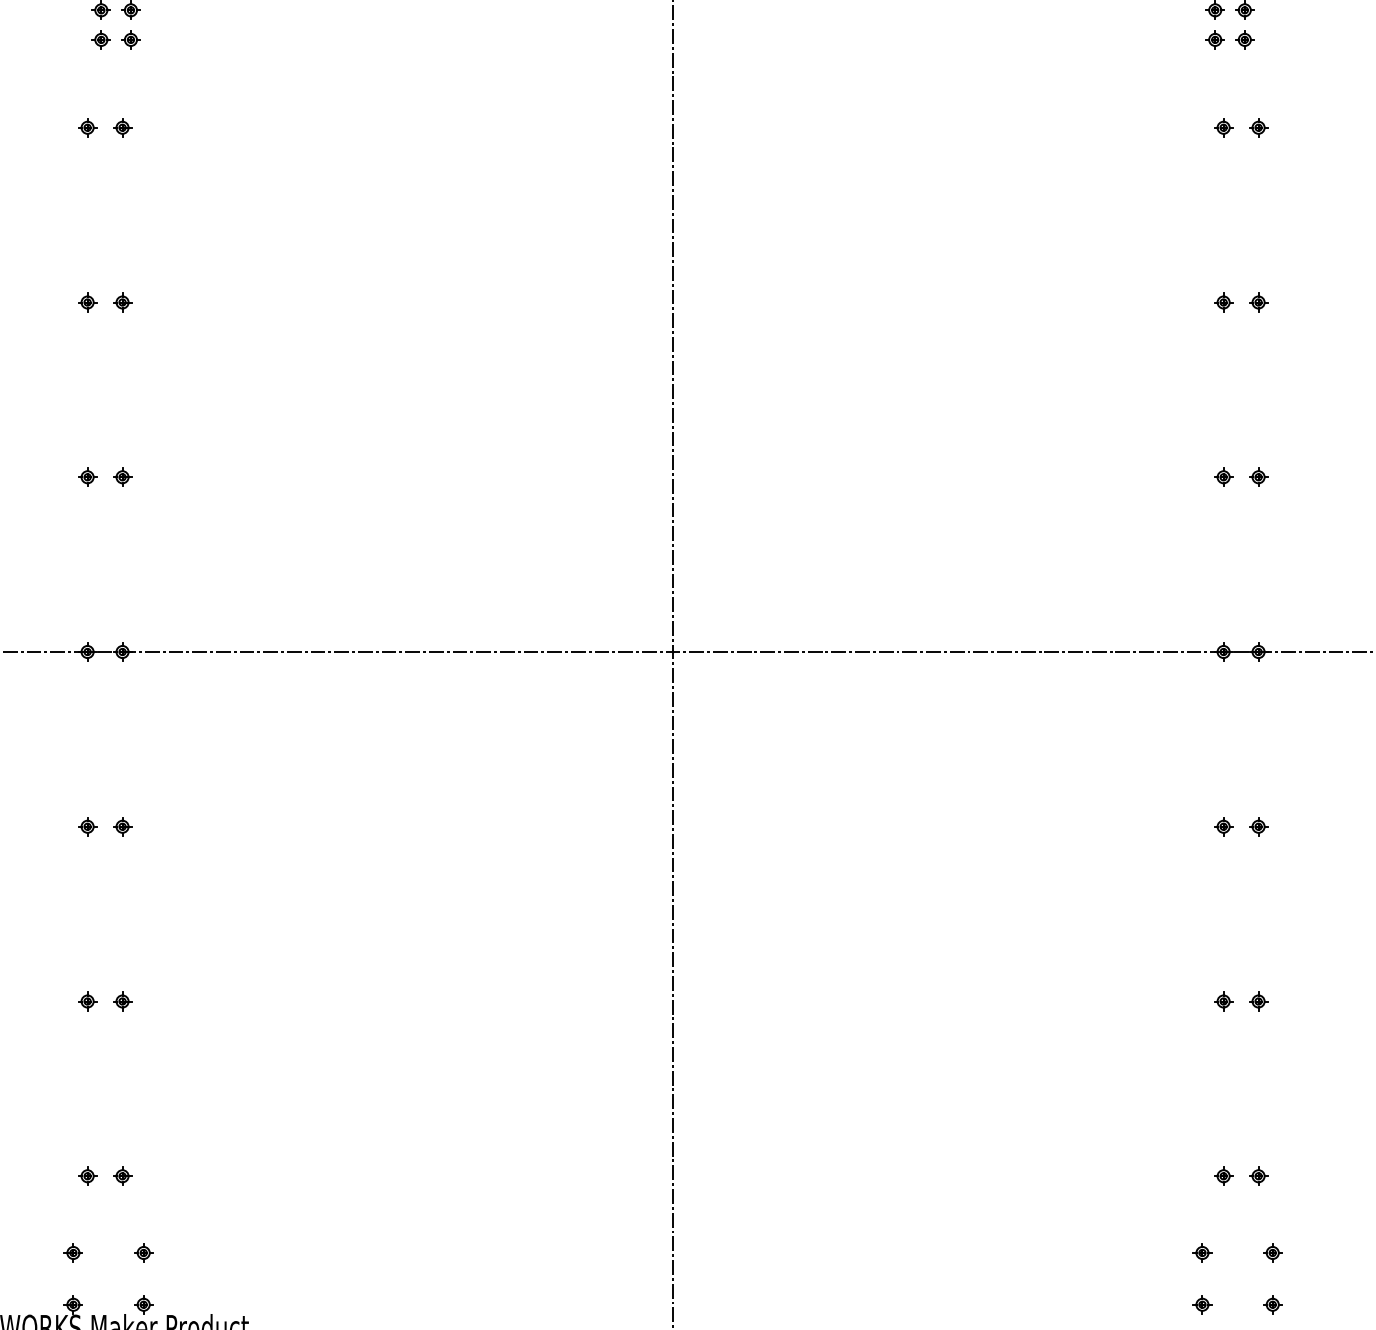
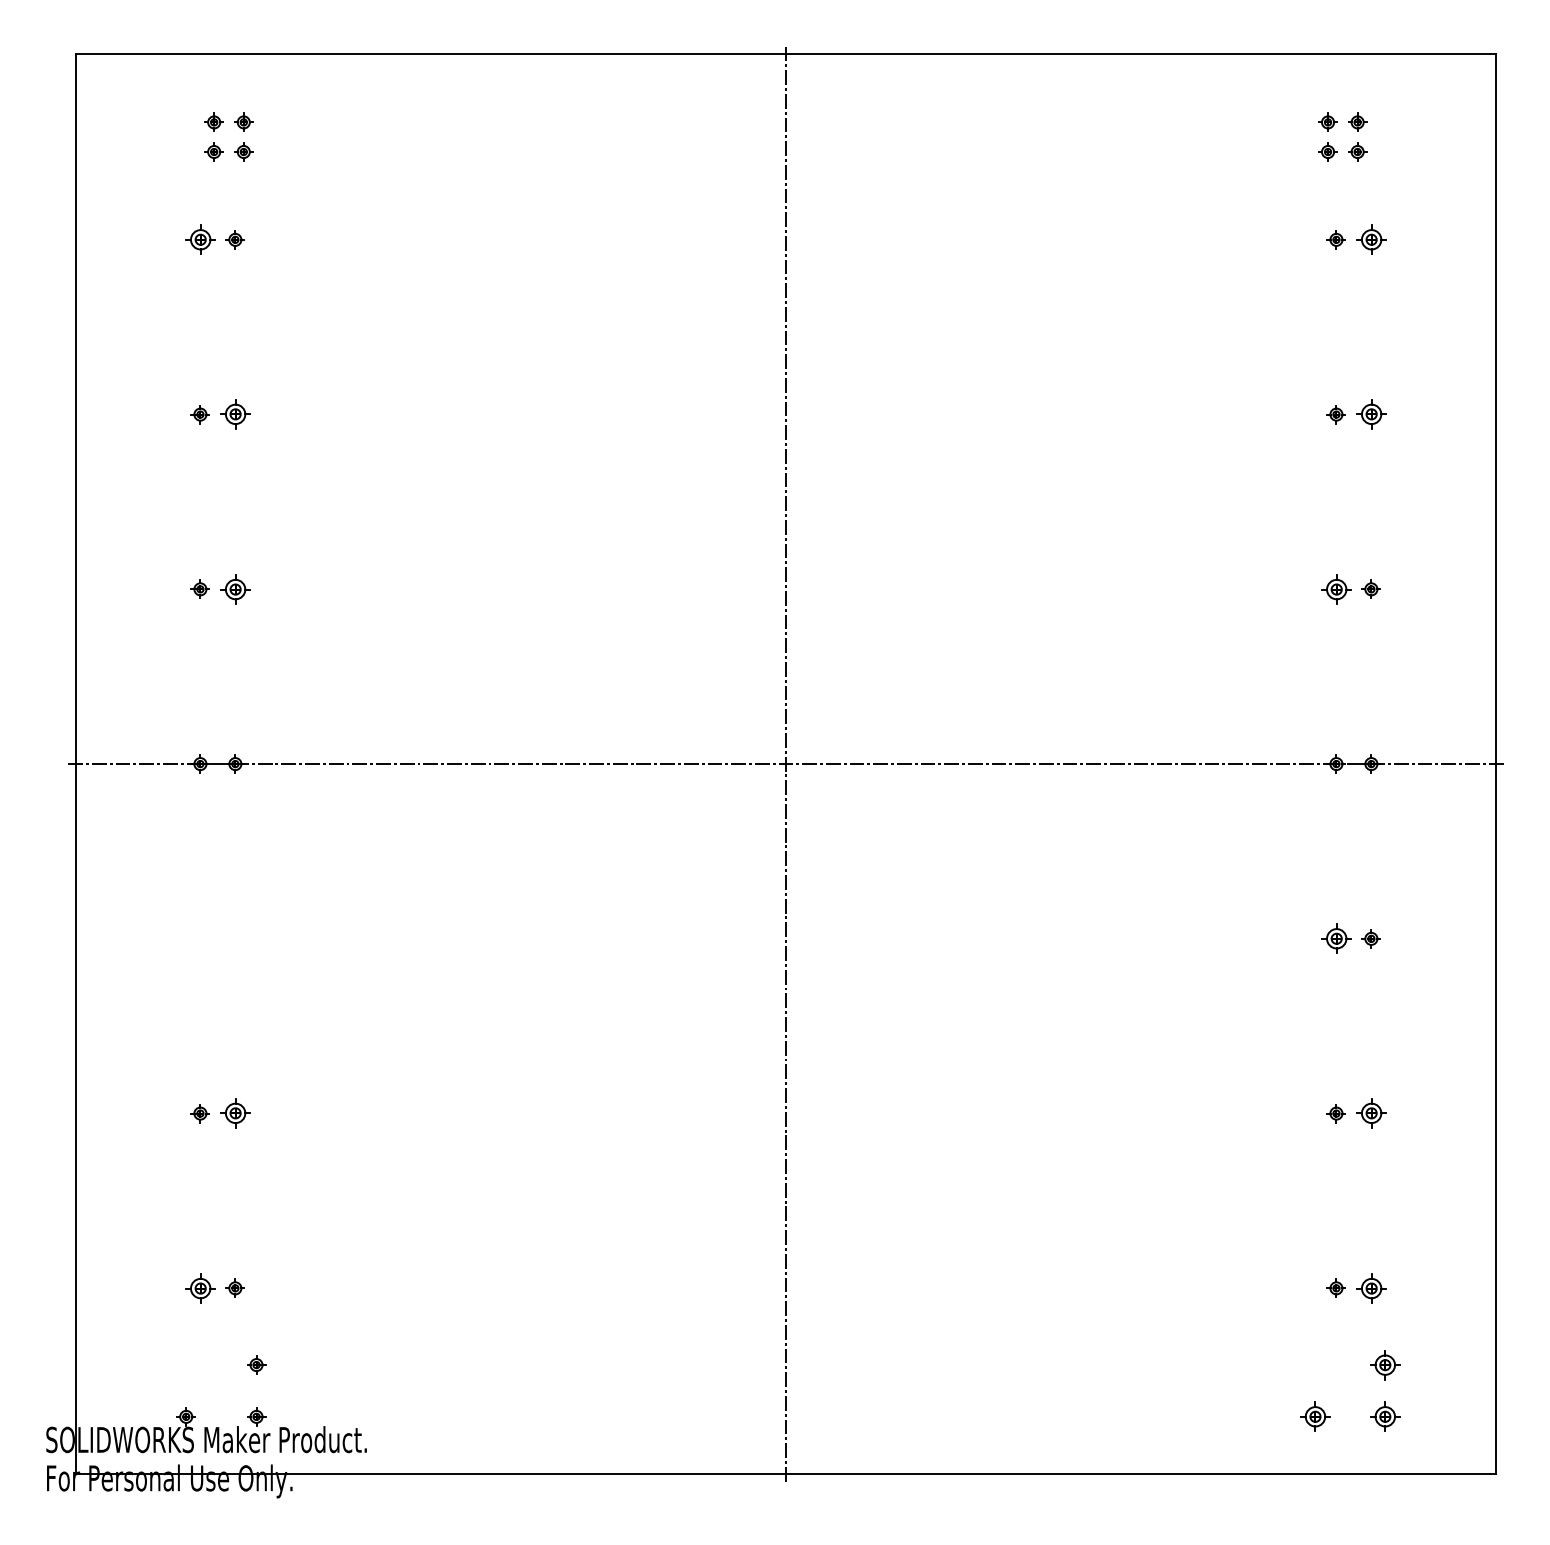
part: (86, 127) -> (199, 239), size x1.6
part: (1257, 127) -> (1370, 239), size x1.6
part: (121, 302) -> (234, 414), size x1.6
part: (1257, 302) -> (1370, 414), size x1.6
part: (121, 476) -> (234, 588), size x1.6
part: (1222, 476) -> (1335, 588), size x1.6
part: (86, 826) -> (199, 938), removed
part: (121, 826) -> (234, 938), removed
part: (1222, 826) -> (1335, 938), size x1.6
part: (121, 1001) -> (234, 1113), size x1.6
part: (1257, 1001) -> (1370, 1113), size x1.6
part: (86, 1175) -> (199, 1287), size x1.6
part: (1257, 1175) -> (1370, 1287), size x1.6
part: (72, 1252) -> (185, 1364), removed
part: (1201, 1252) -> (1314, 1364), removed
part: (1272, 1252) -> (1385, 1364), size x1.6
part: (1201, 1304) -> (1314, 1416), size x1.6
part: (1272, 1304) -> (1385, 1416), size x1.6

